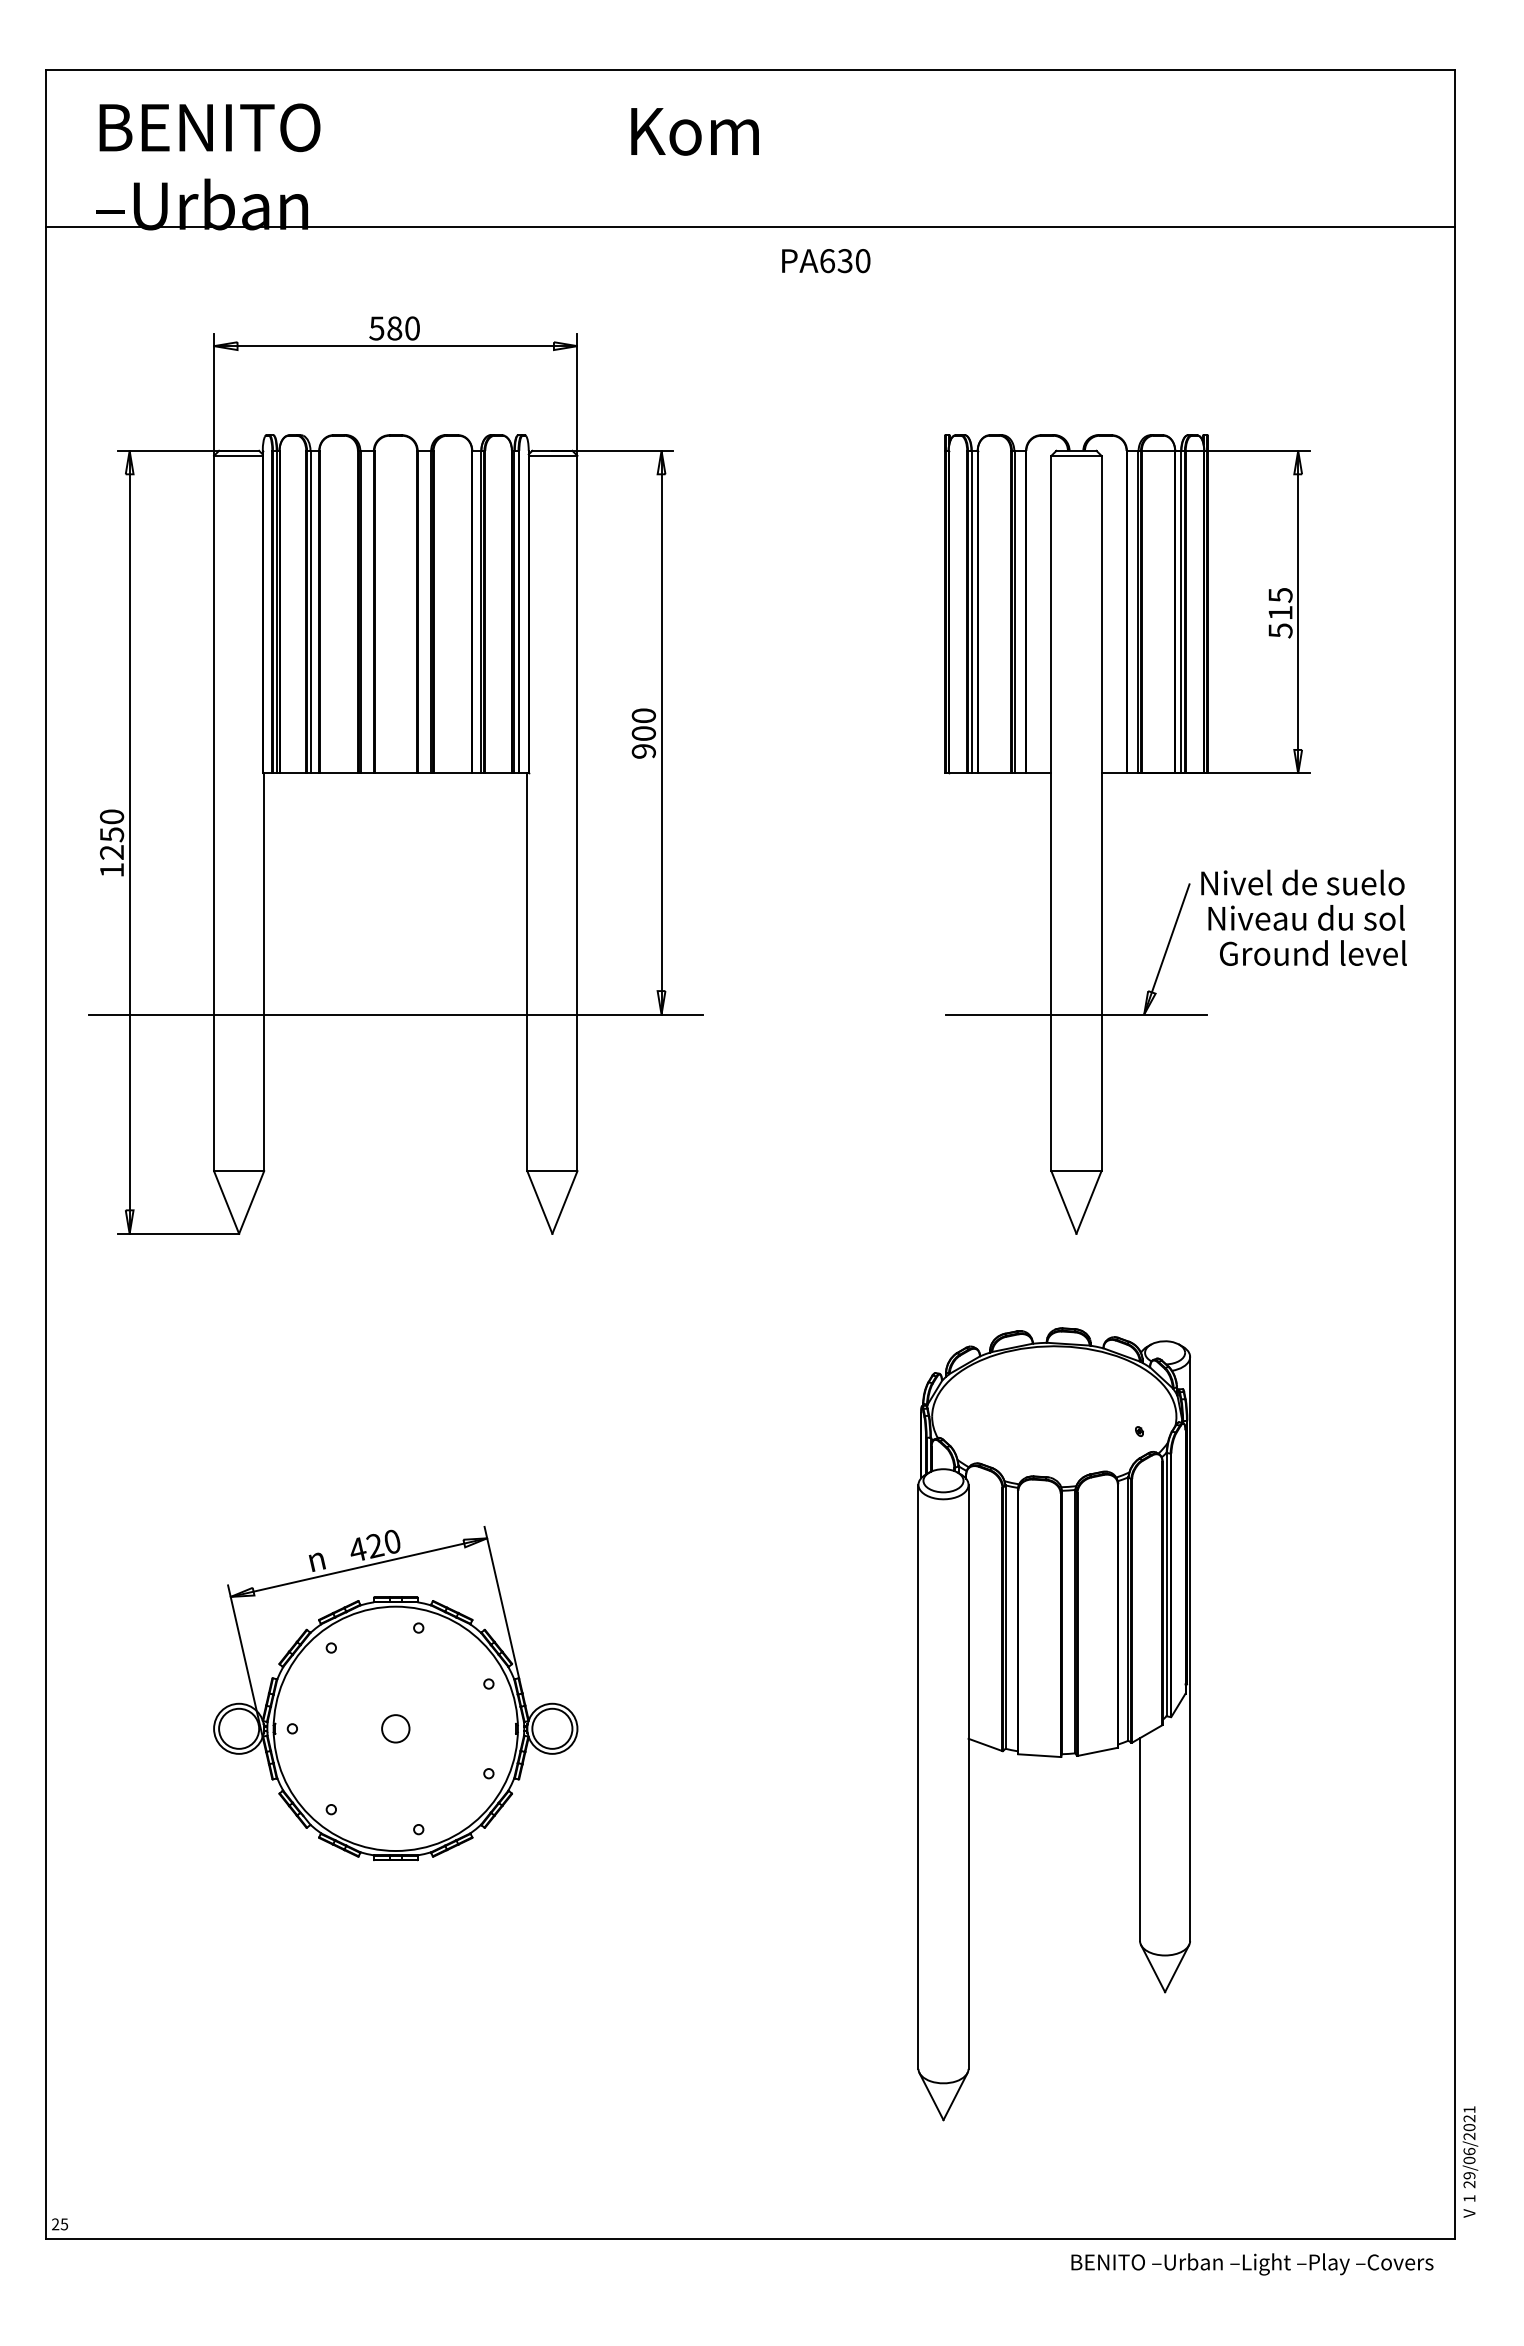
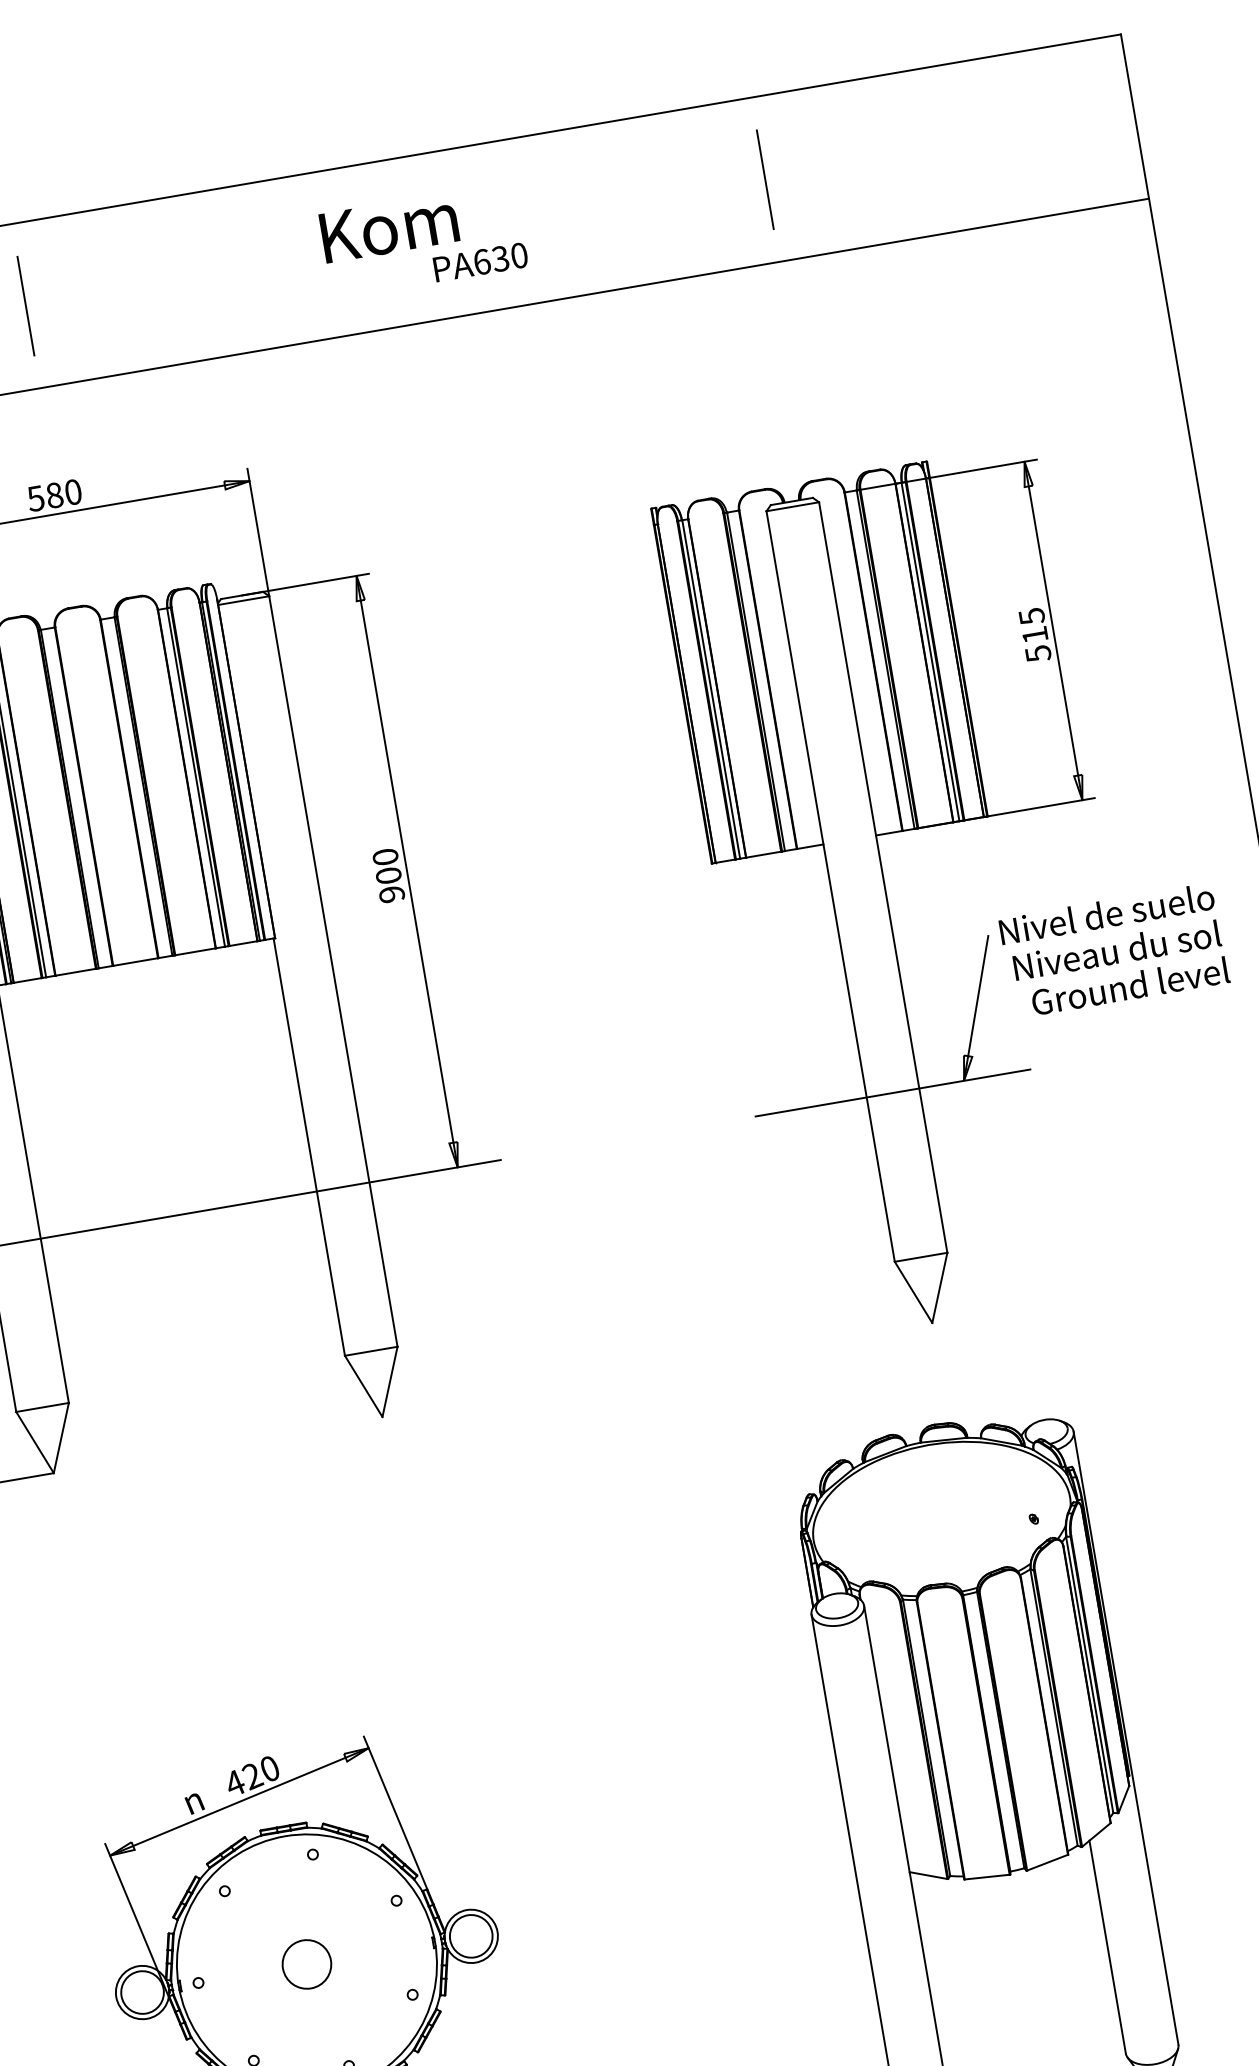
text: (694, 131) -> (388, 227), moved
line: (398, 148) -> (26, 305), added
line: (1102, 148) -> (764, 179), added
text: (826, 261) -> (481, 262), moved
circle: (395, 1728) -> (306, 1964), size x1.67

